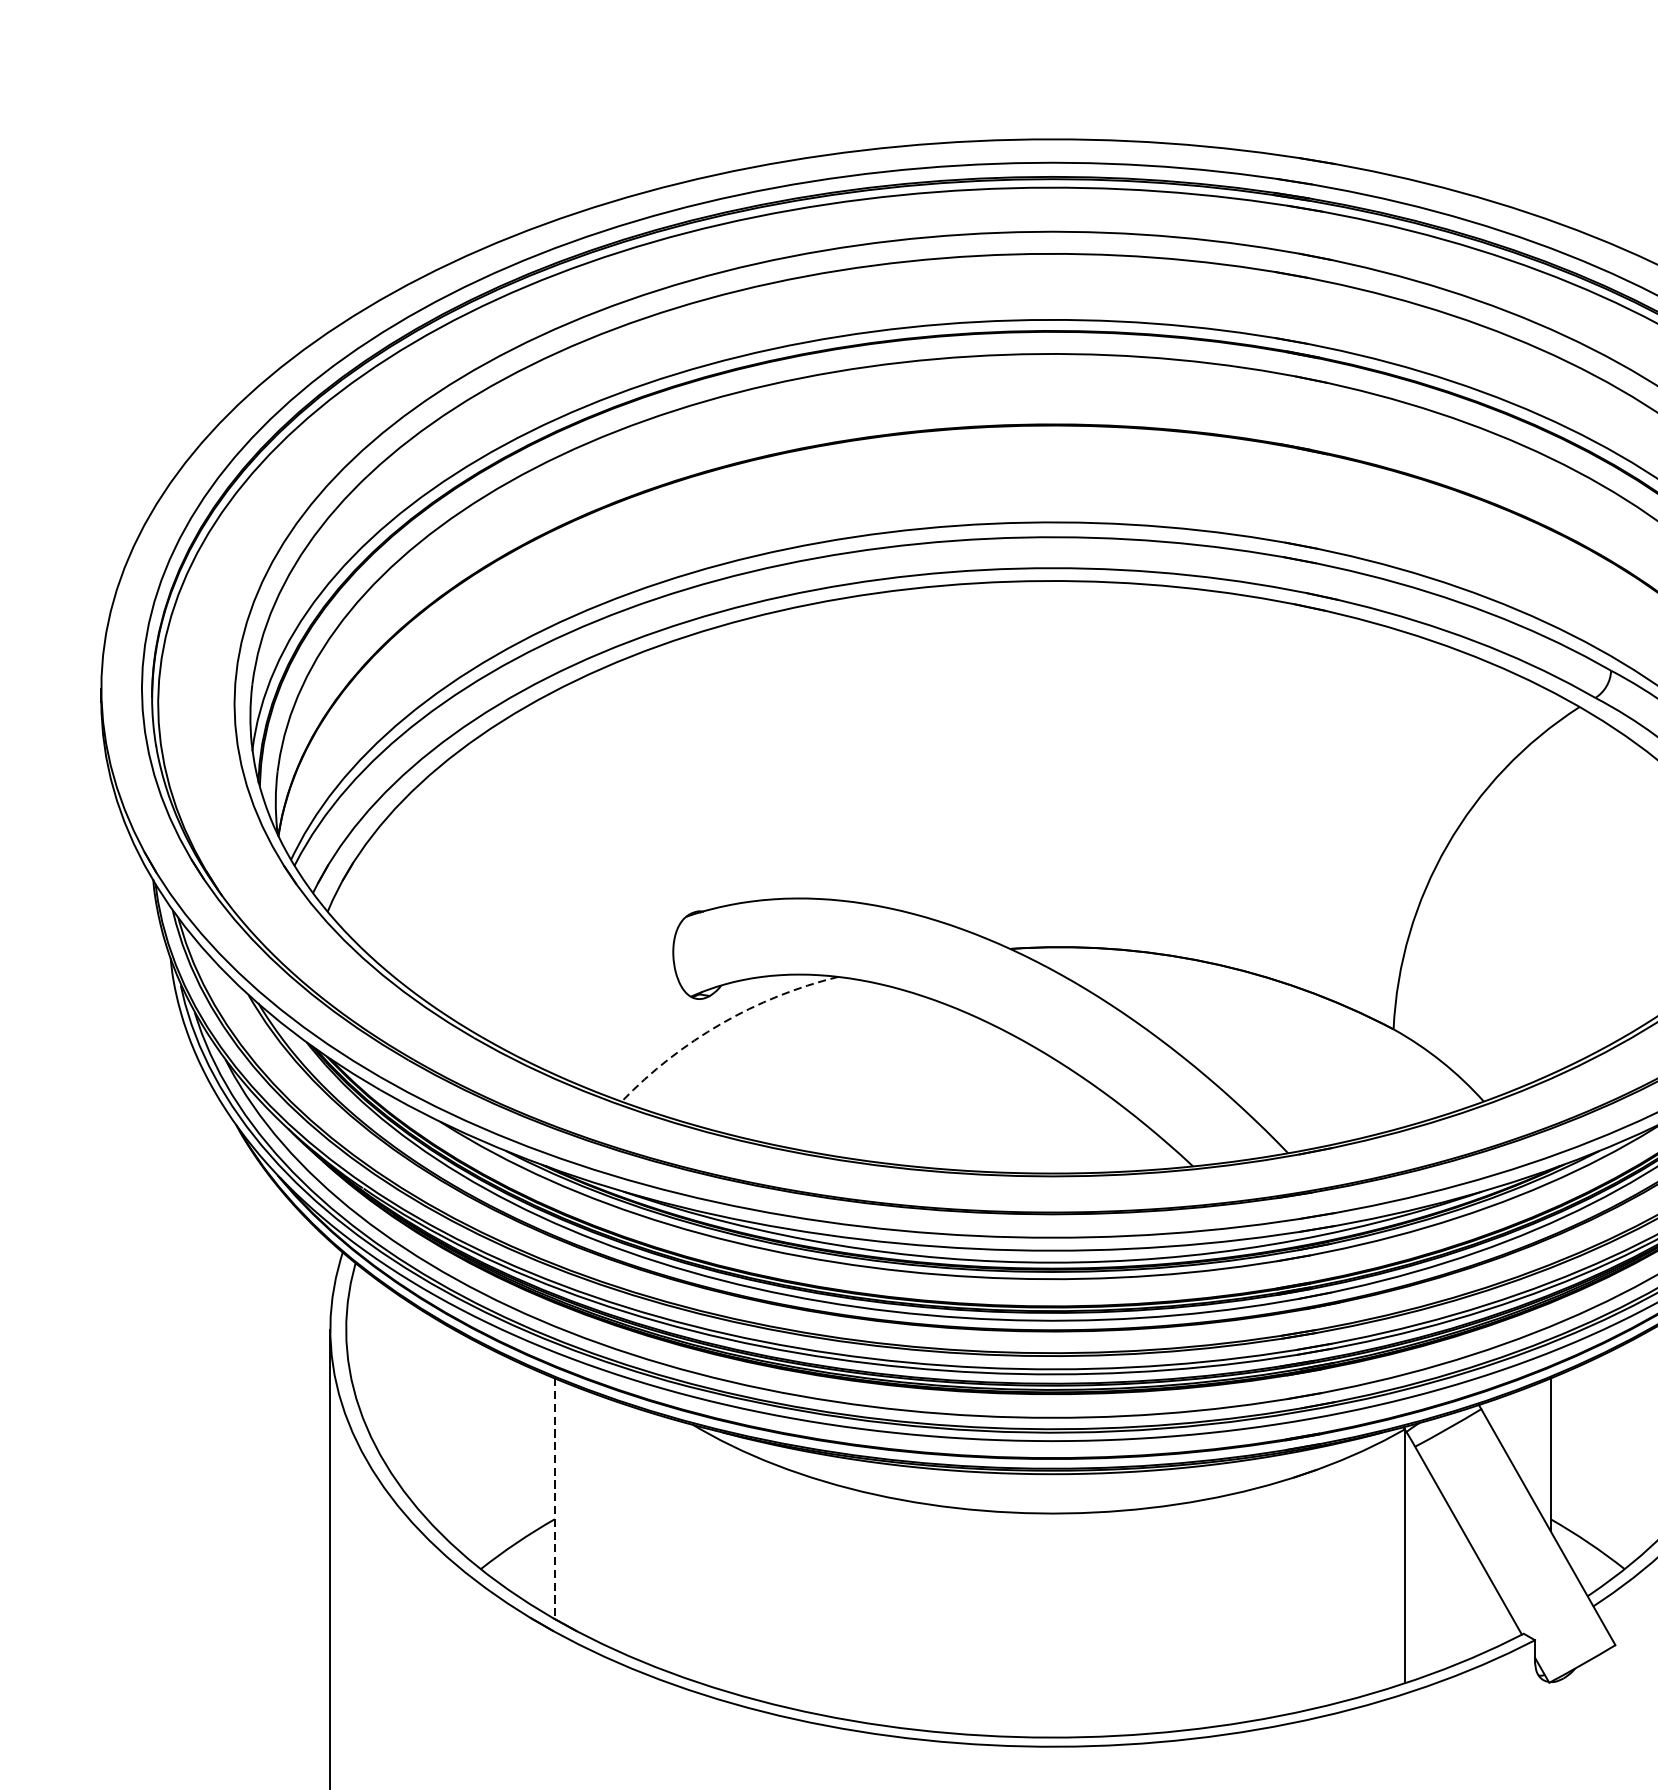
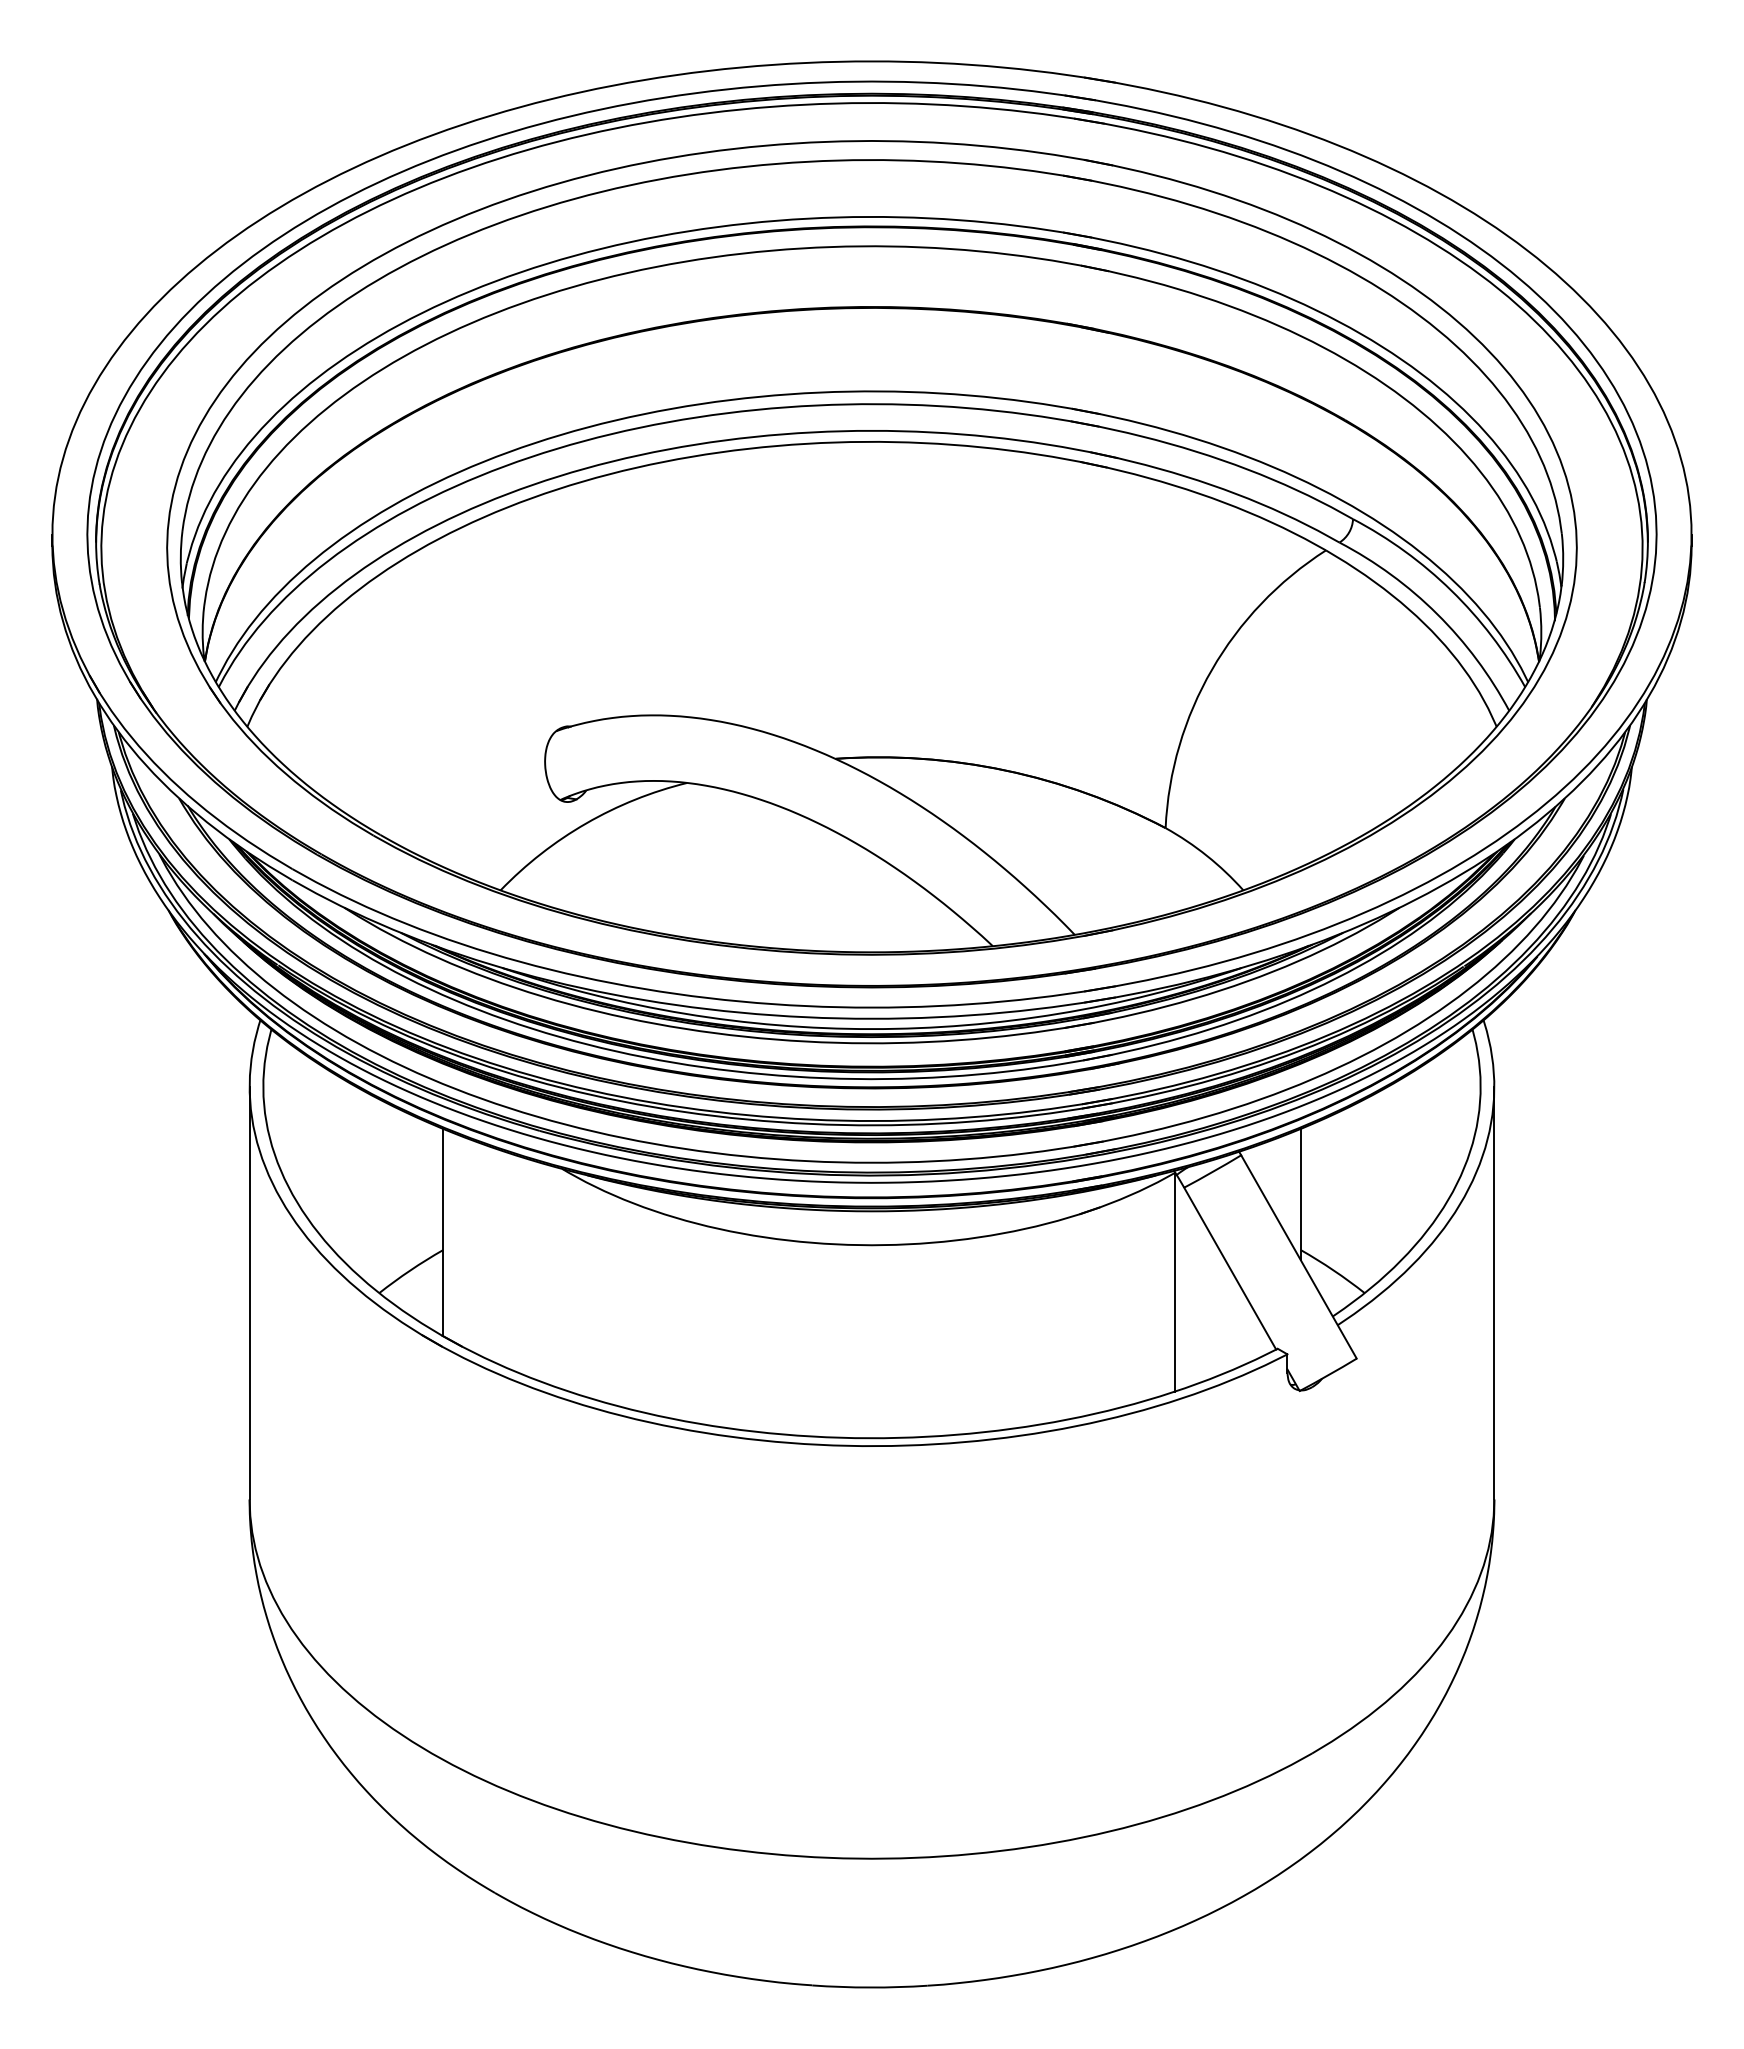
arc: (721, 1023) -> (586, 823), dashed -> solid
line: (555, 1498) -> (443, 1232), dashed -> solid

